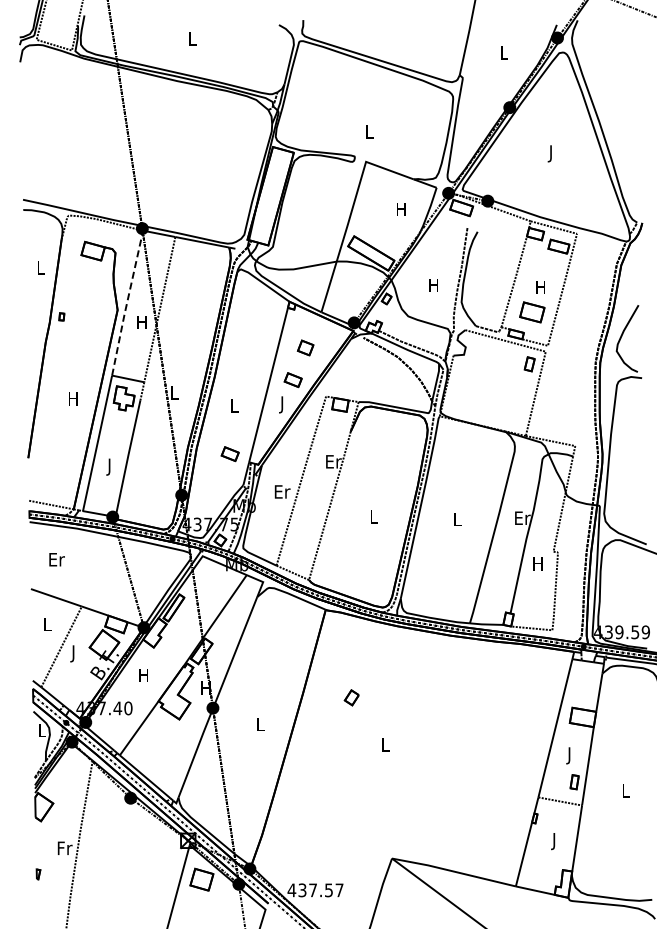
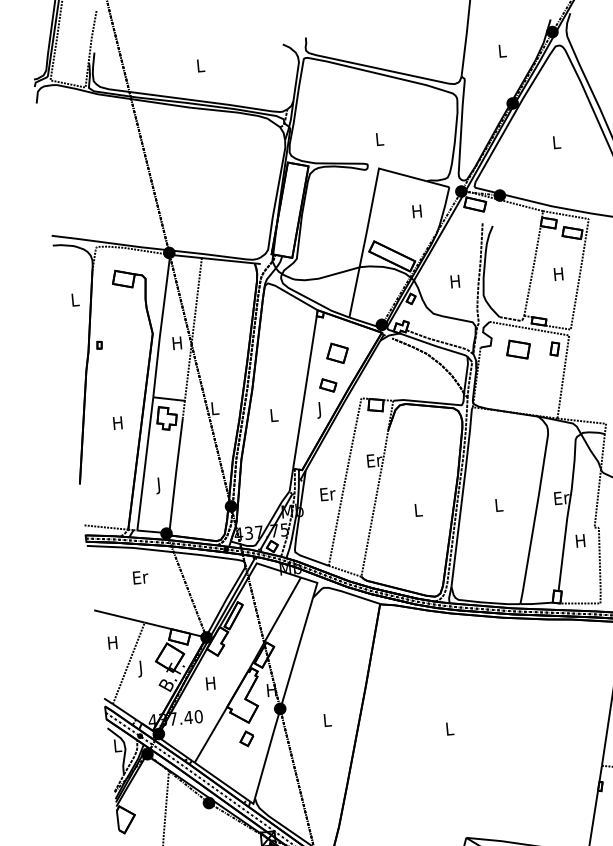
text: (551, 153) -> (556, 143), J -> L
line: (127, 303) -> (161, 326), dashed -> solid
part: (532, 312) -> (518, 349), moved
part: (305, 347) -> (337, 352), size x1.43
part: (229, 454) -> (273, 462), removed
text: (56, 559) -> (140, 577), moved
text: (46, 624) -> (112, 643), L -> H
part: (351, 697) -> (246, 738), moved

